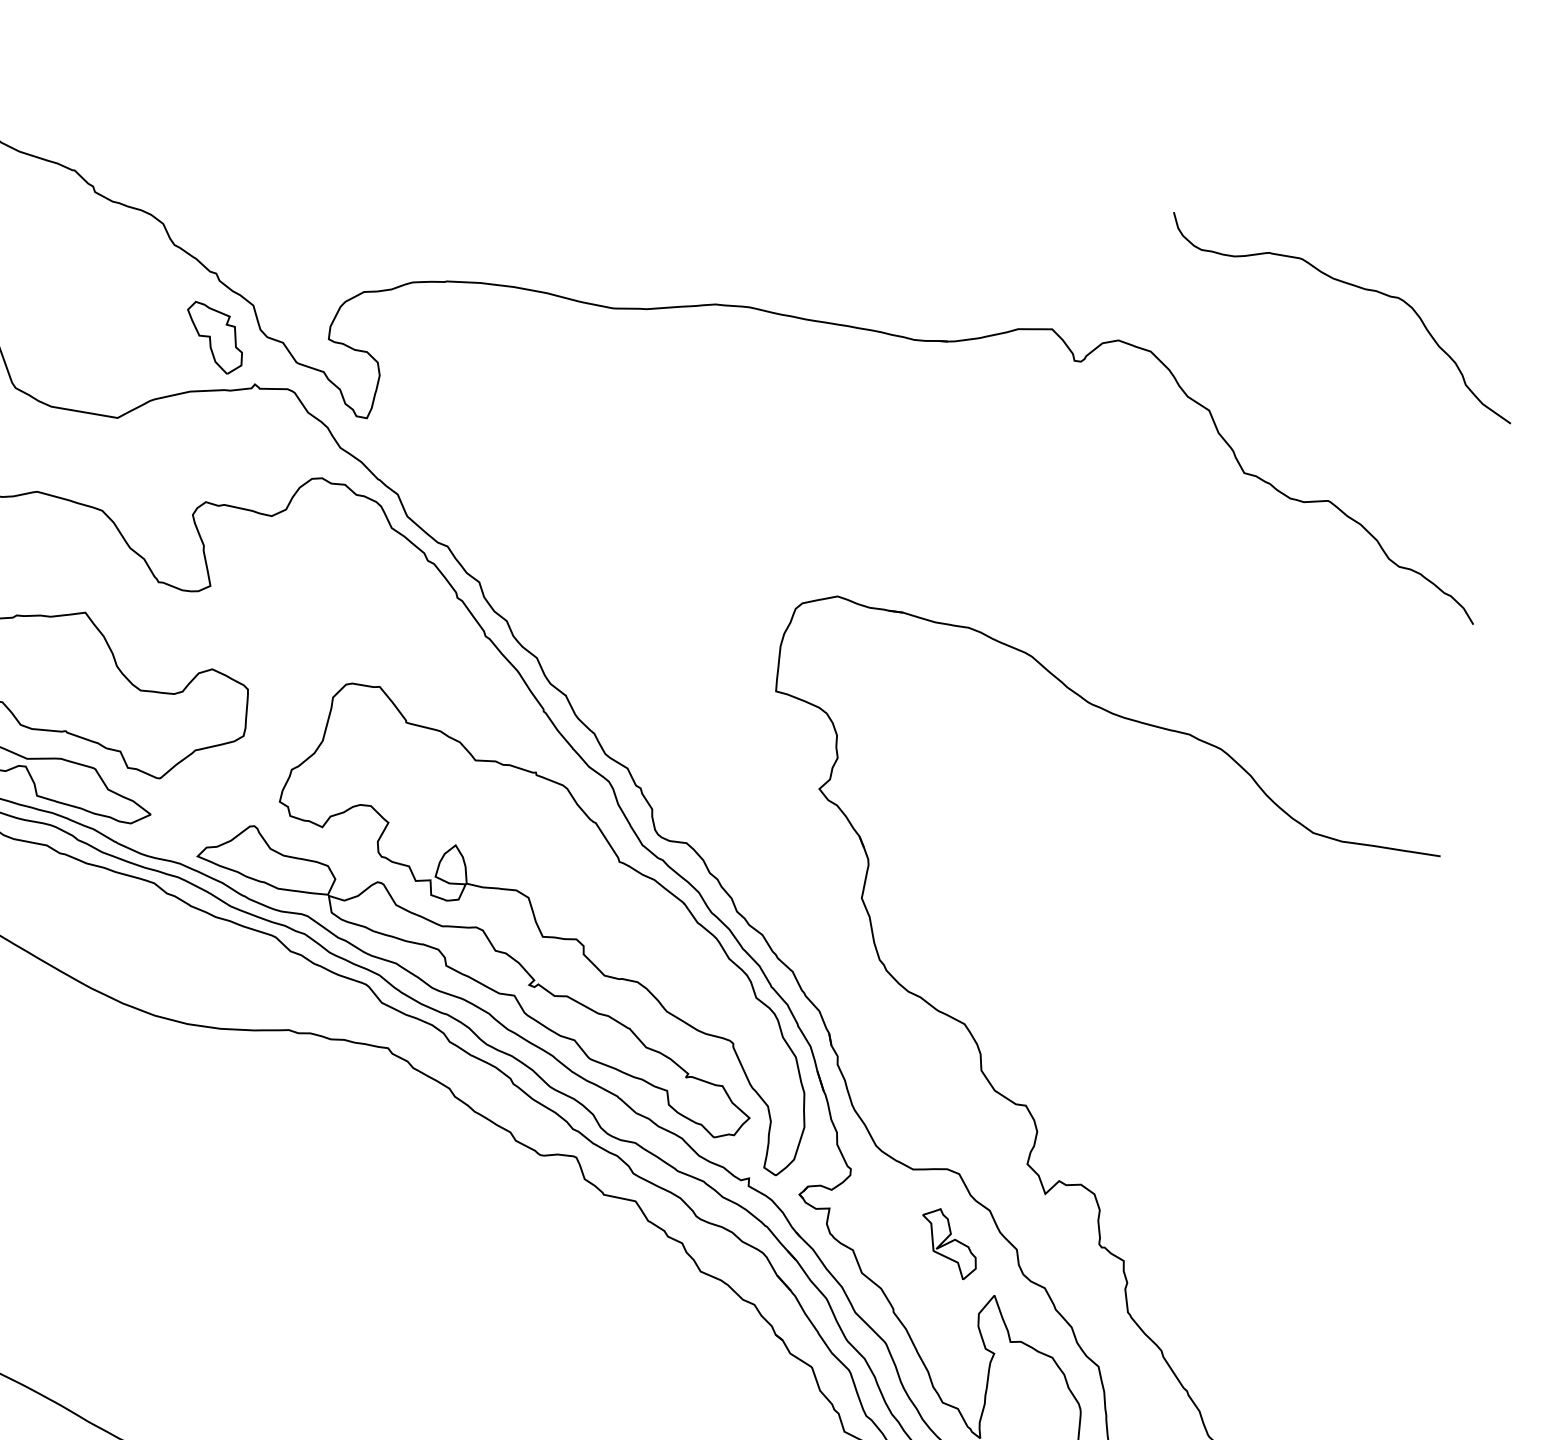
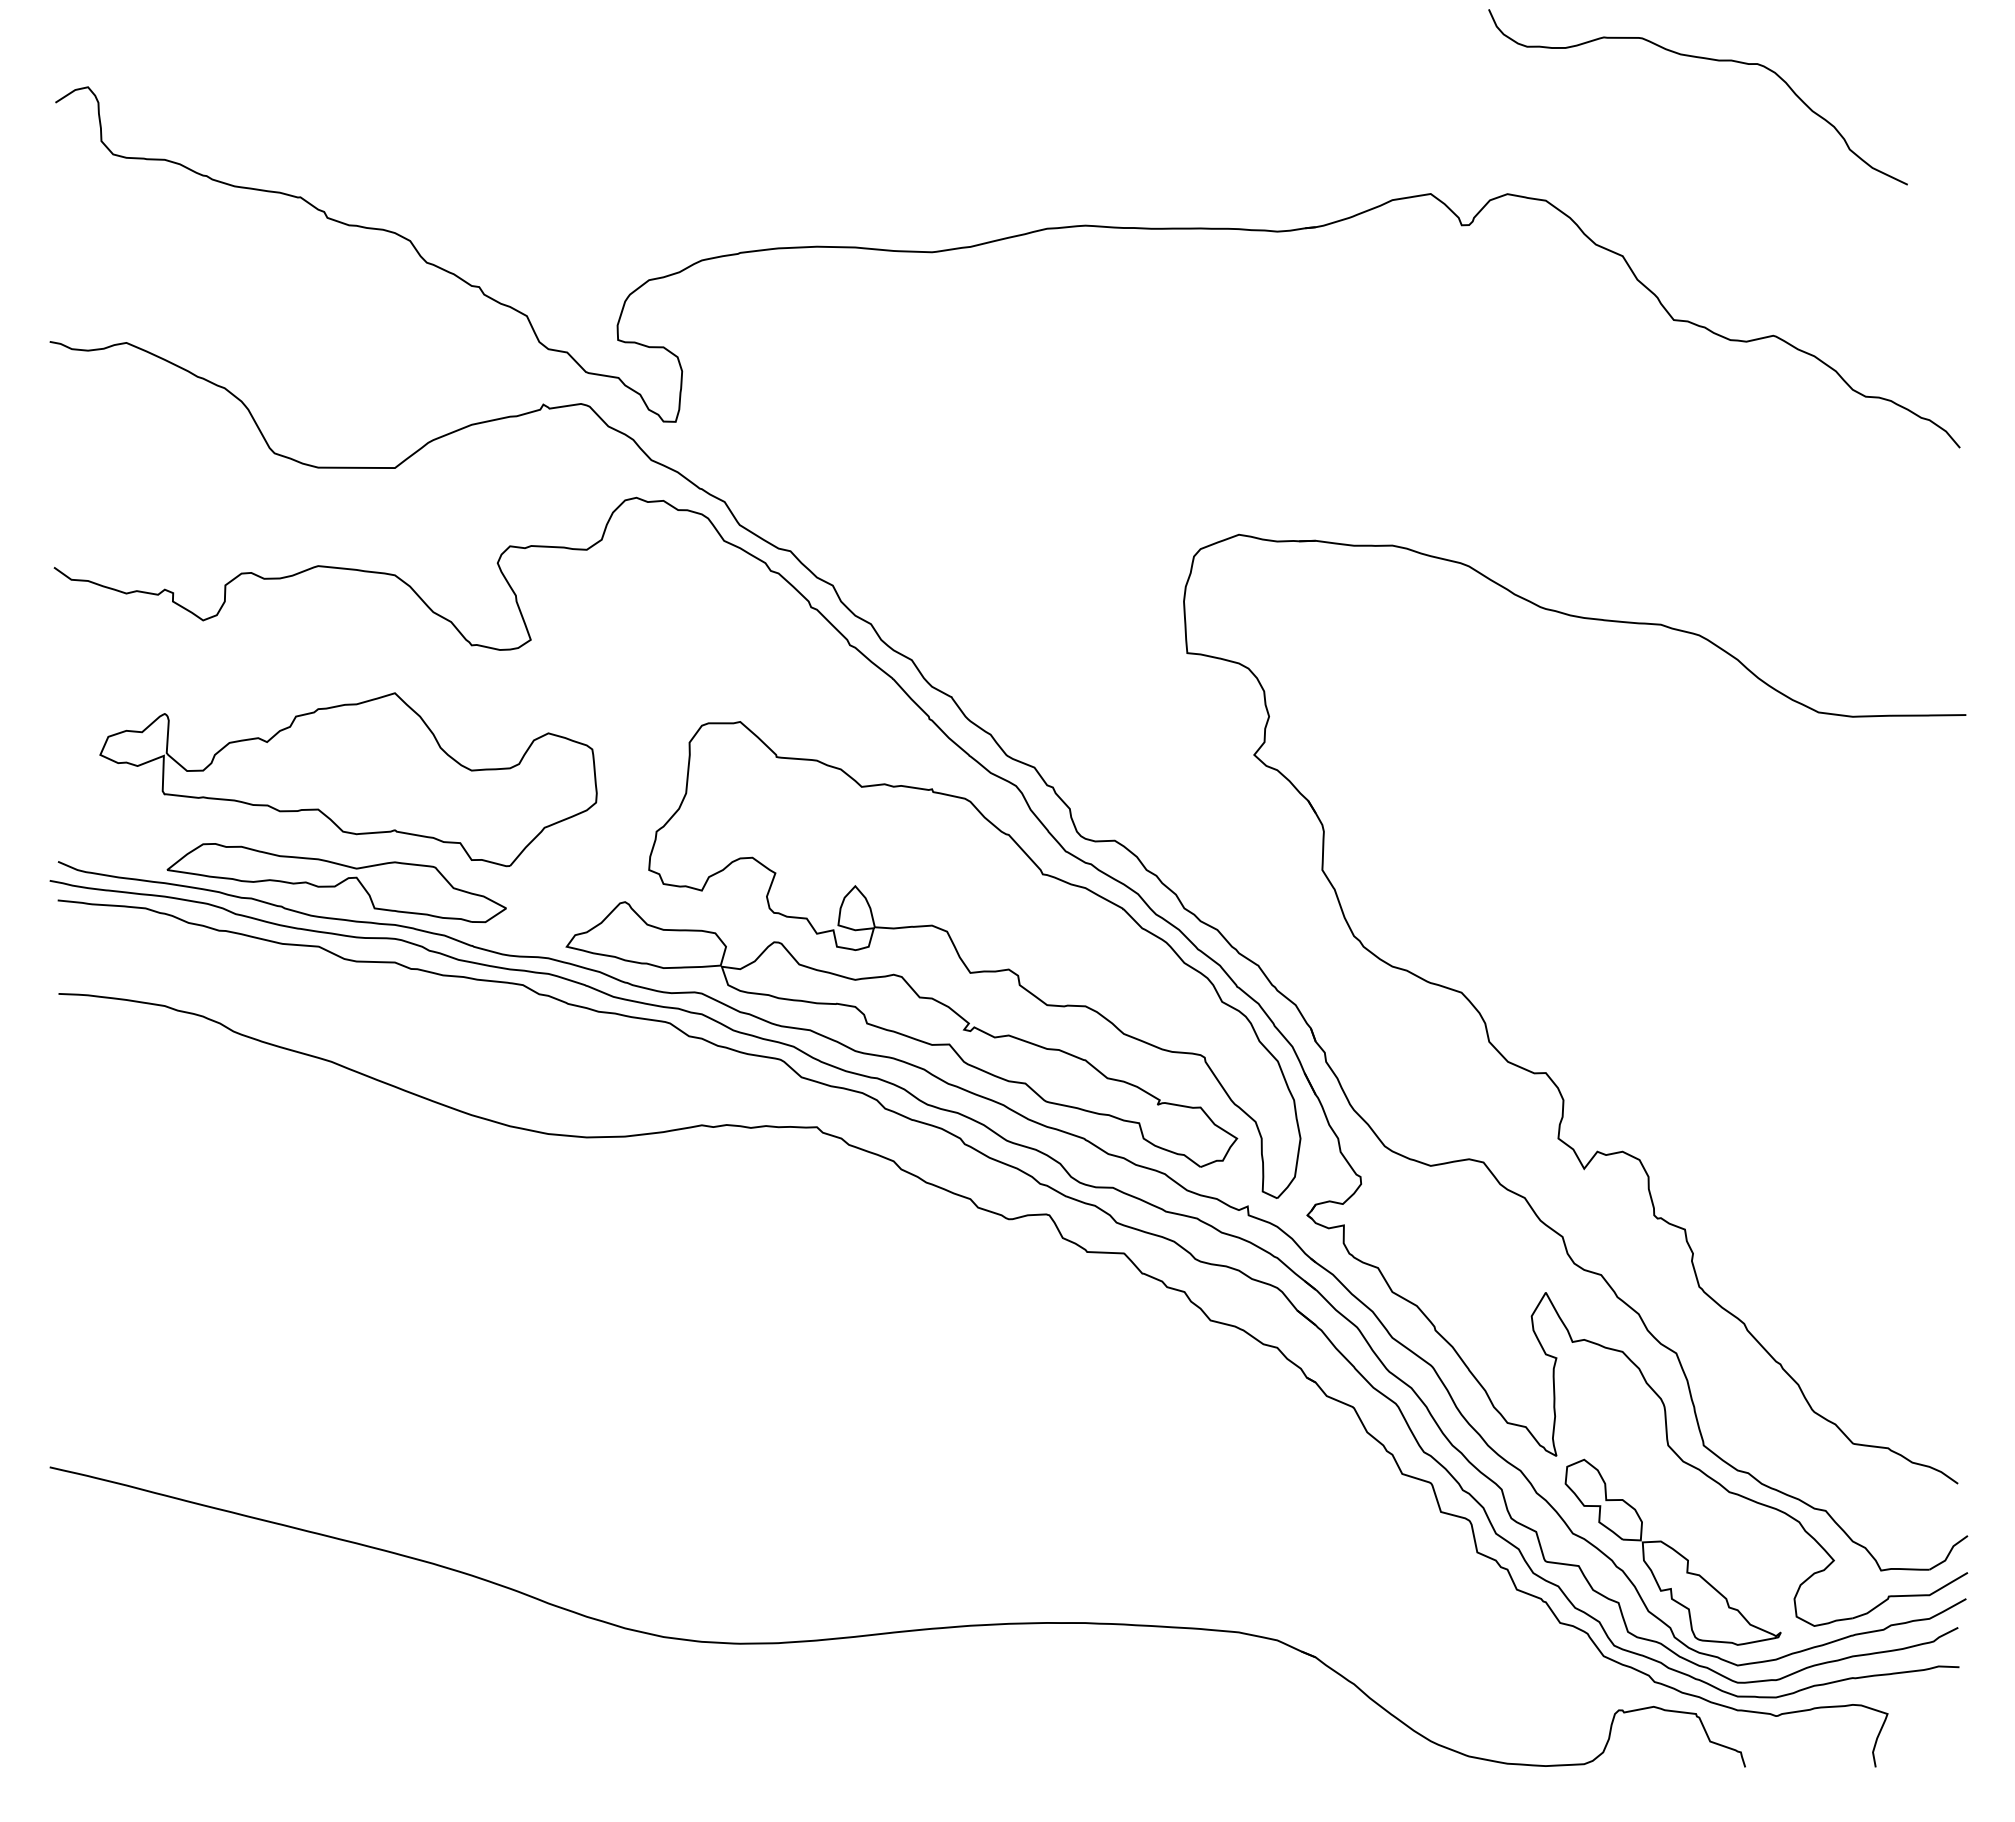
curve: (1353, 286) -> (1704, 59), moved
part: (214, 337) -> (489, 359), removed
part: (948, 1243) -> (1484, 1242), removed

